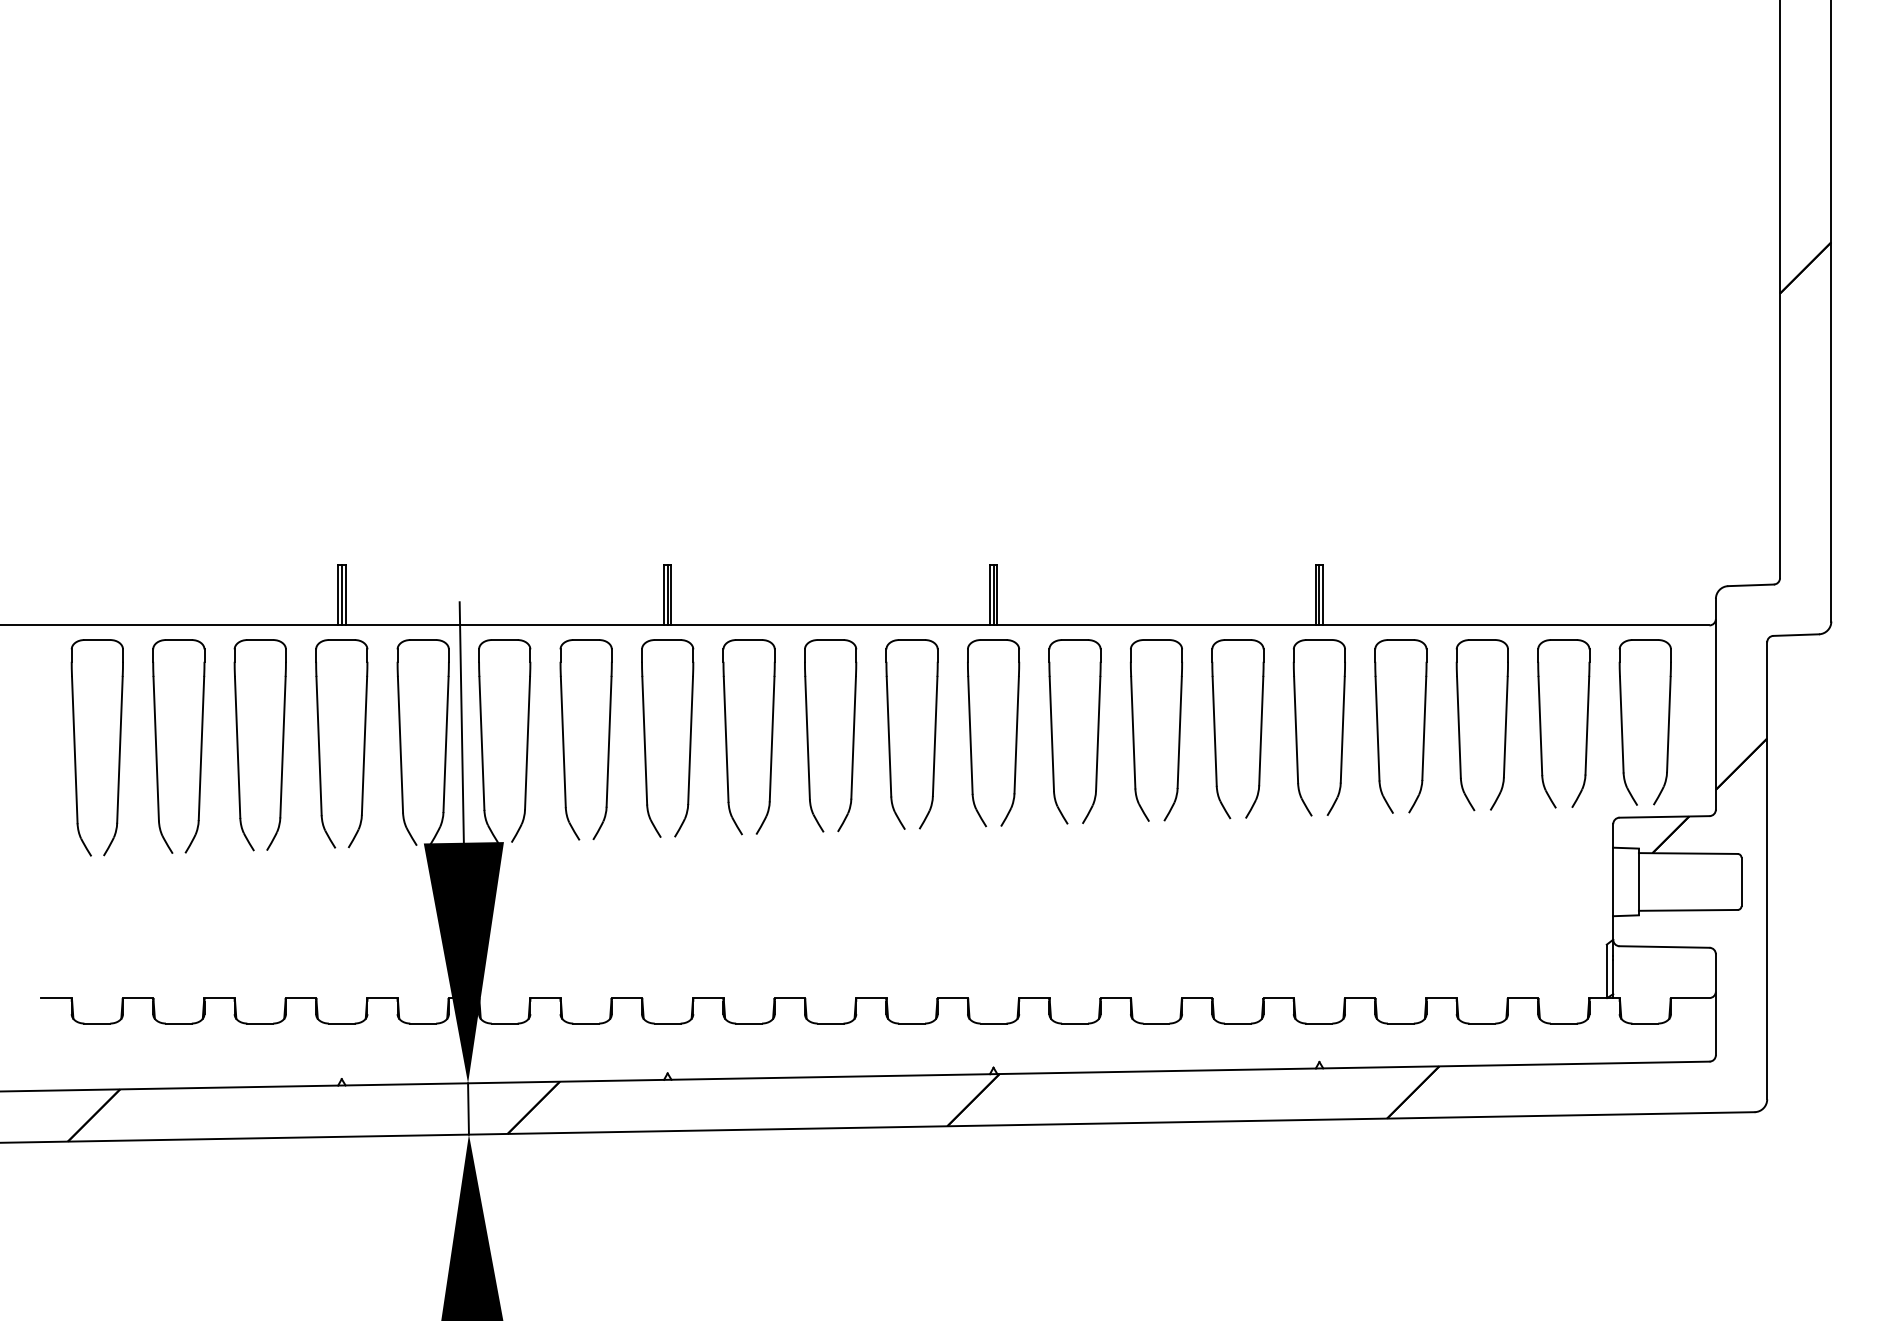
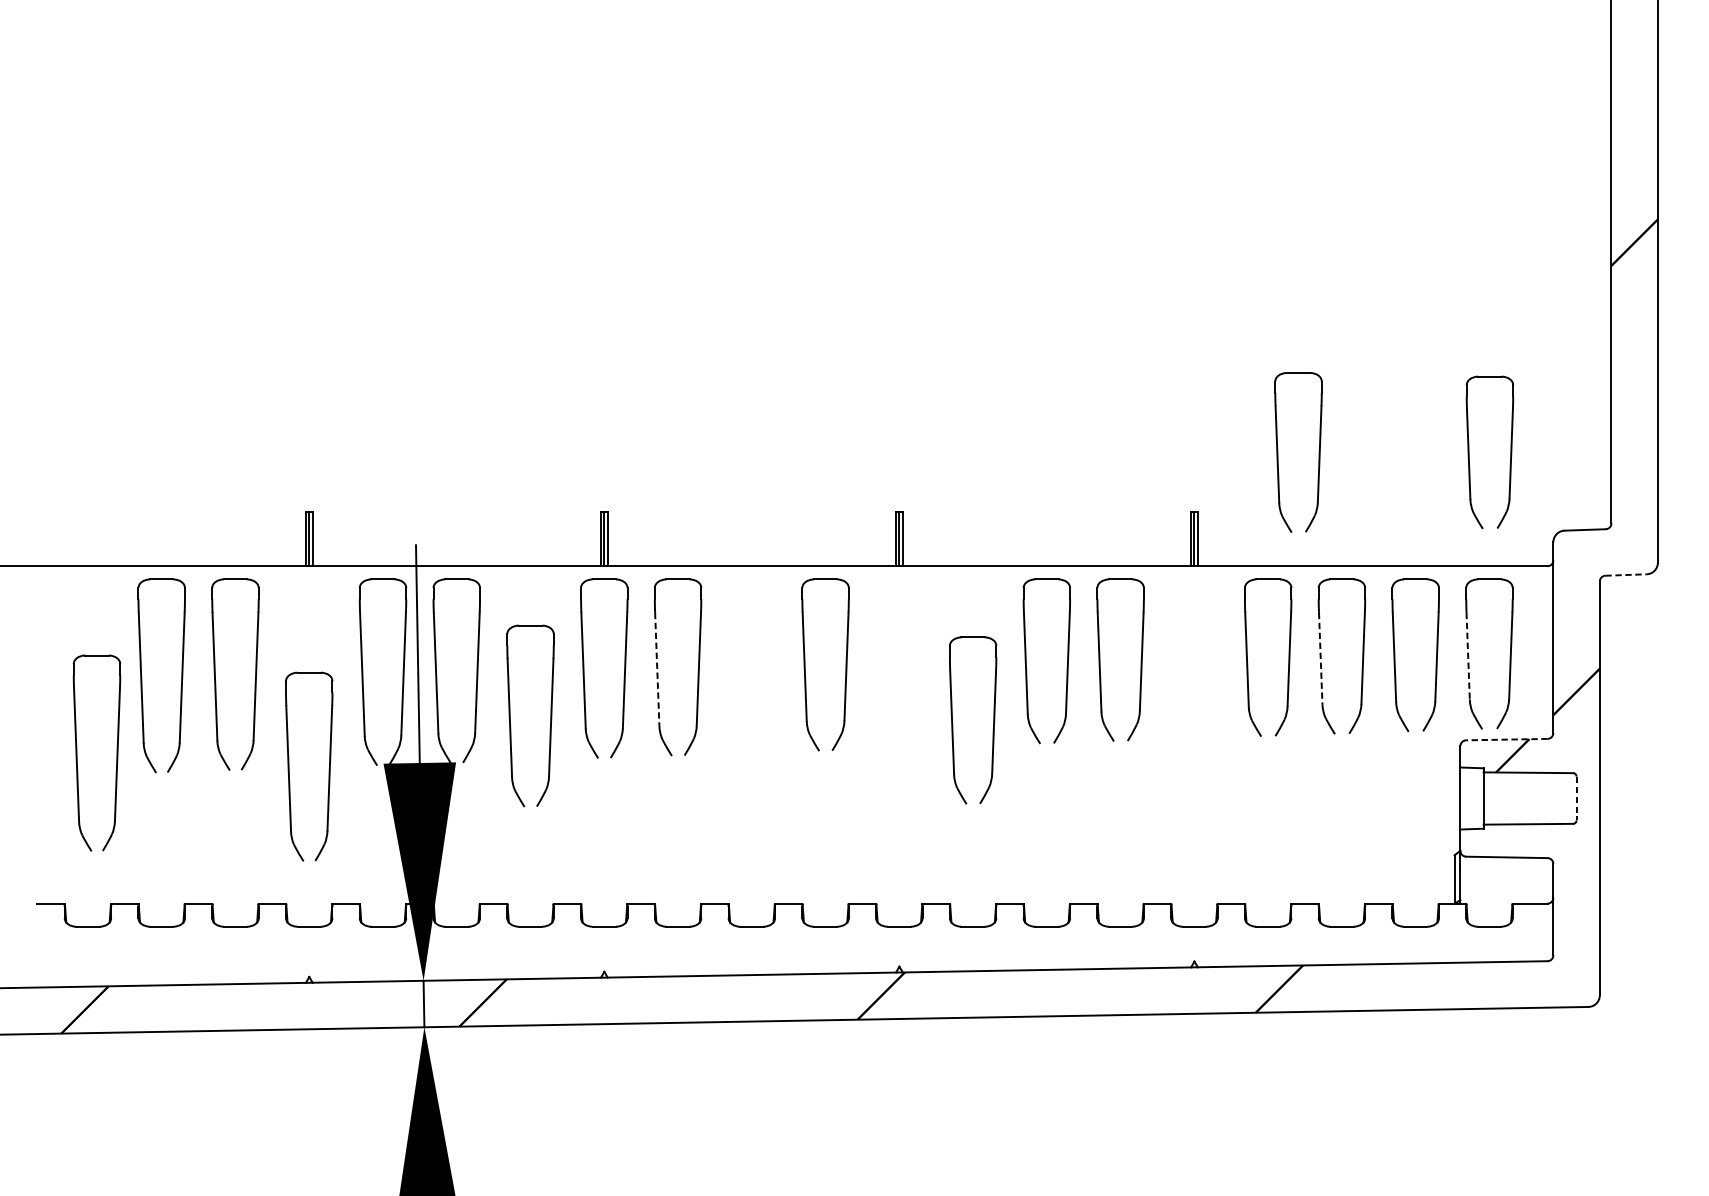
part: (1623, 499) -> (1469, 452), added
line: (1796, 635) -> (1626, 575), solid -> dashed
line: (1621, 724) -> (1467, 655), solid -> dashed
line: (1458, 727) -> (1320, 658), solid -> dashed
part: (1052, 731) -> (952, 720), moved
part: (1297, 731) -> (1278, 455), moved
part: (971, 733) -> (879, 664), removed
part: (808, 735) -> (731, 665), removed
part: (564, 739) -> (510, 715), moved
line: (726, 739) -> (657, 669), solid -> dashed
part: (75, 747) -> (77, 752), moved
part: (320, 749) -> (289, 771), moved
line: (1664, 816) -> (1506, 739), solid -> dashed
line: (1741, 882) -> (1576, 798), solid -> dashed

